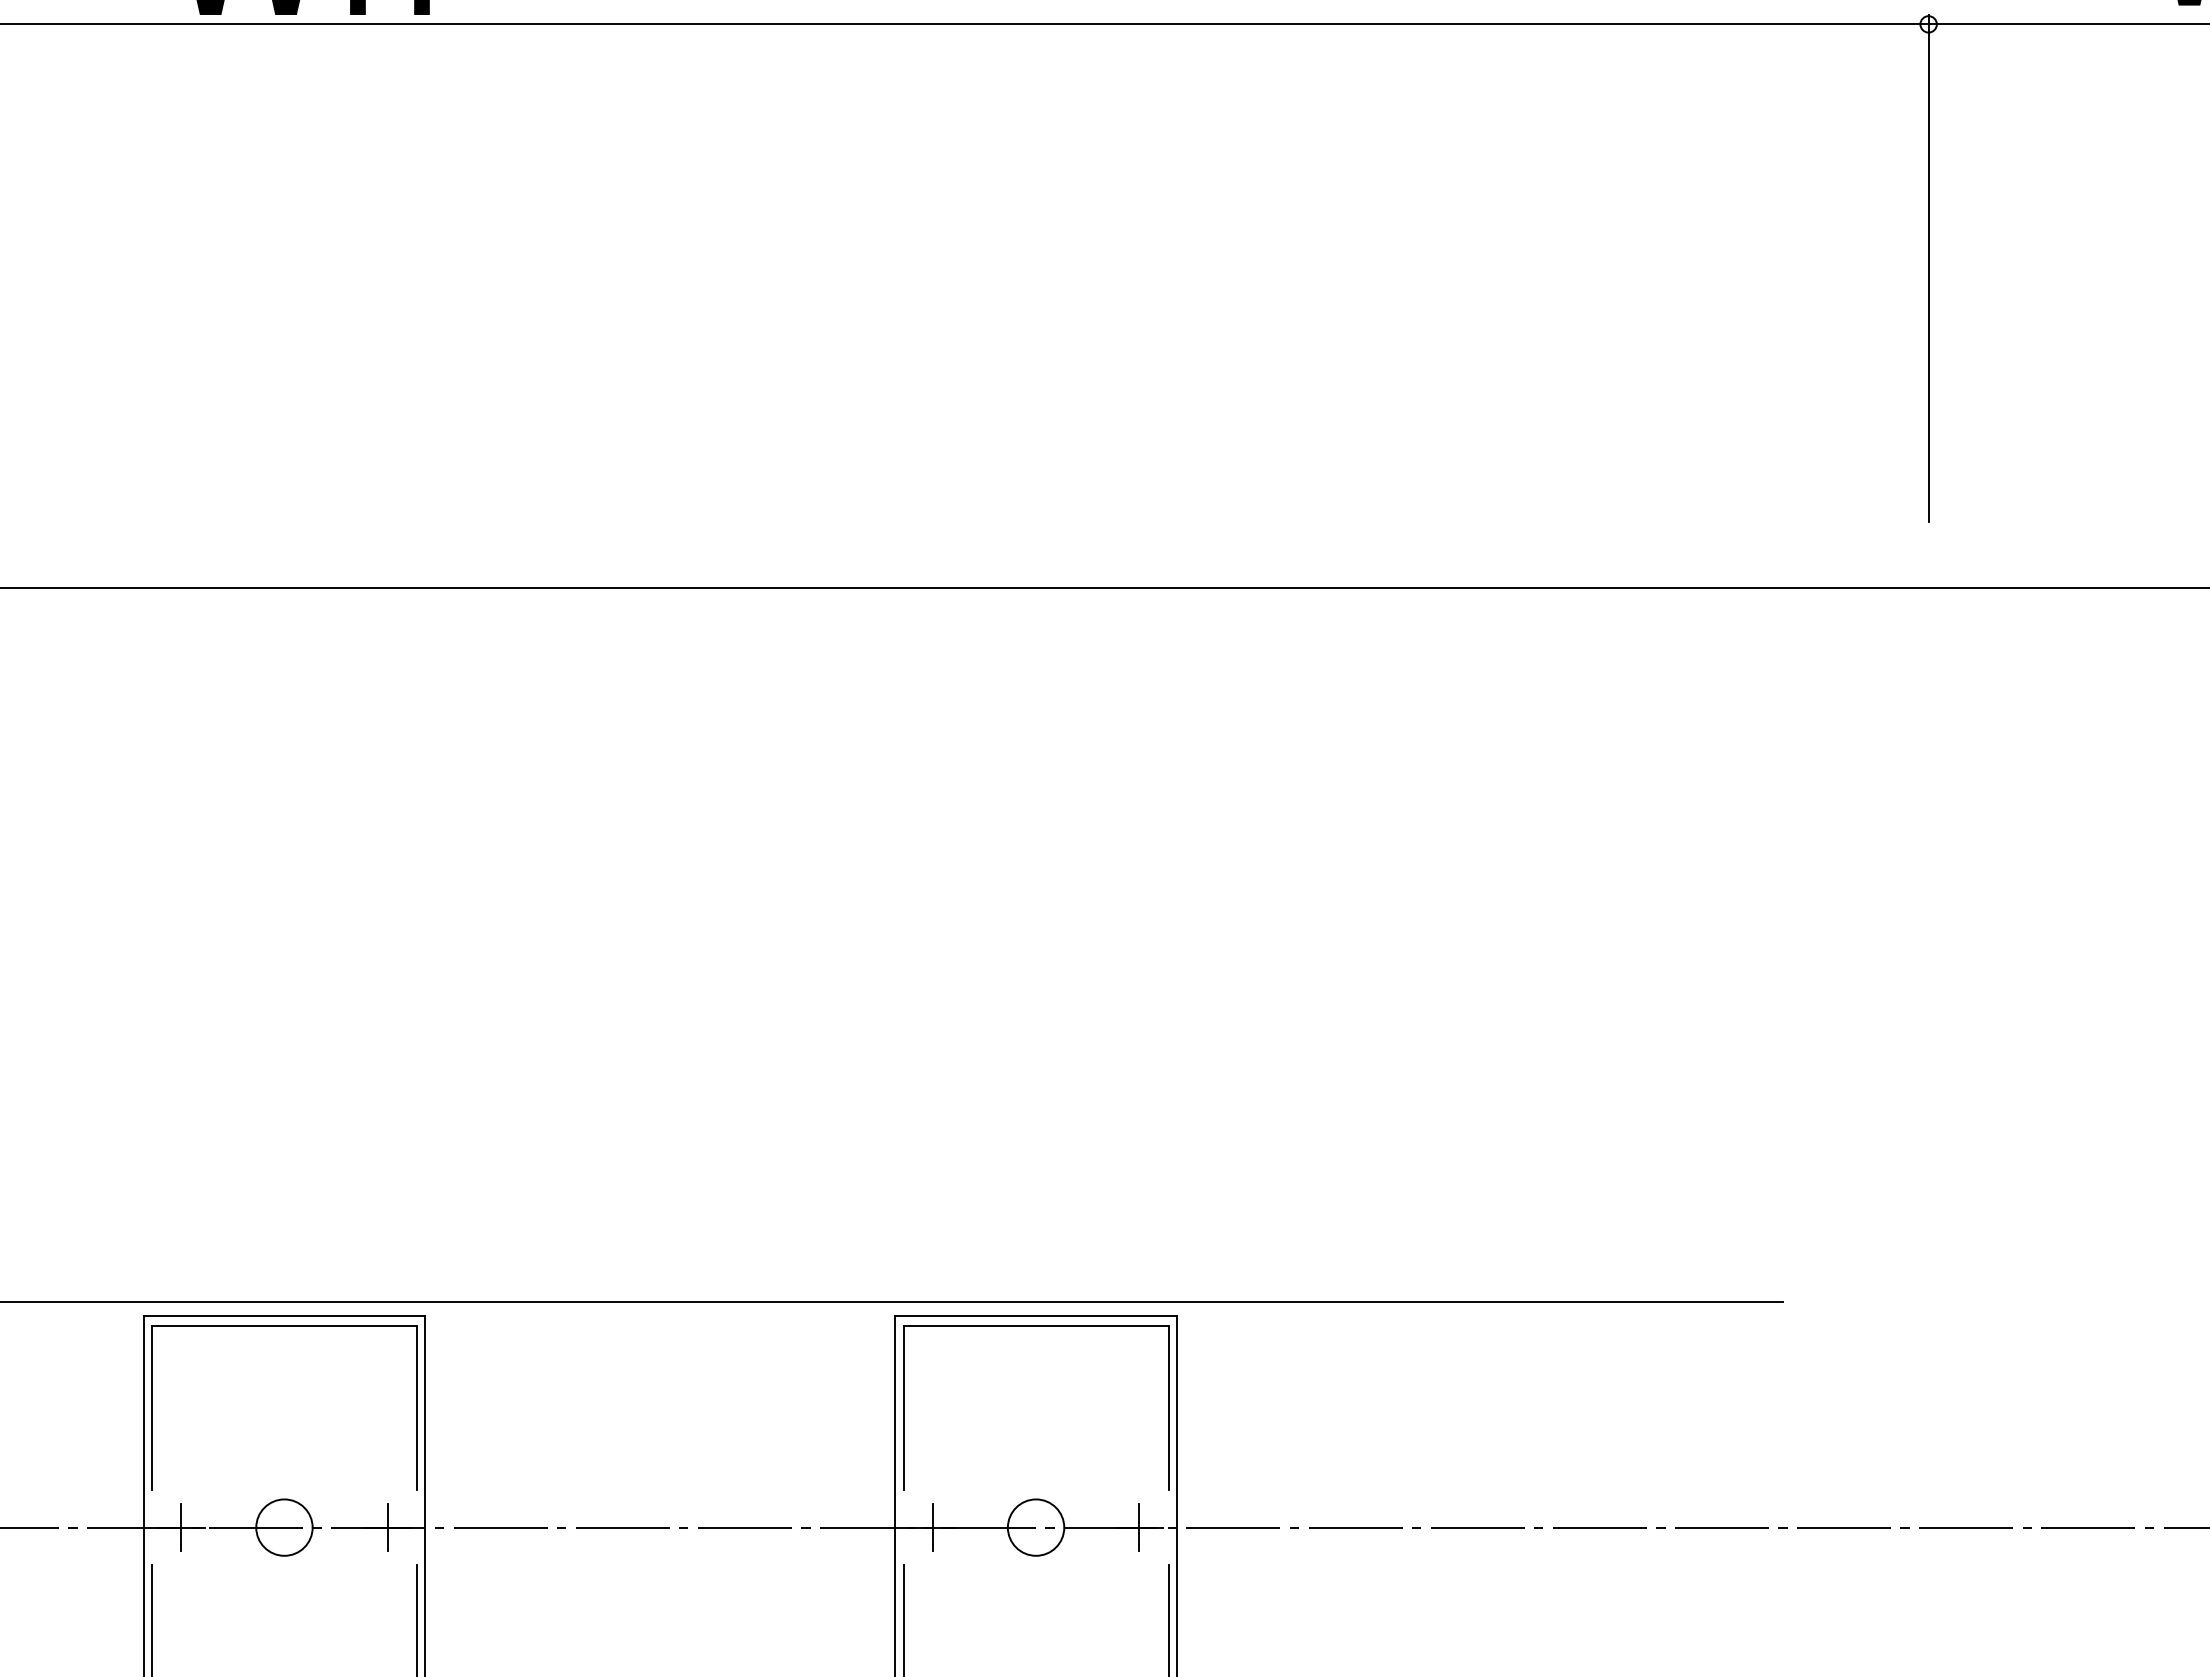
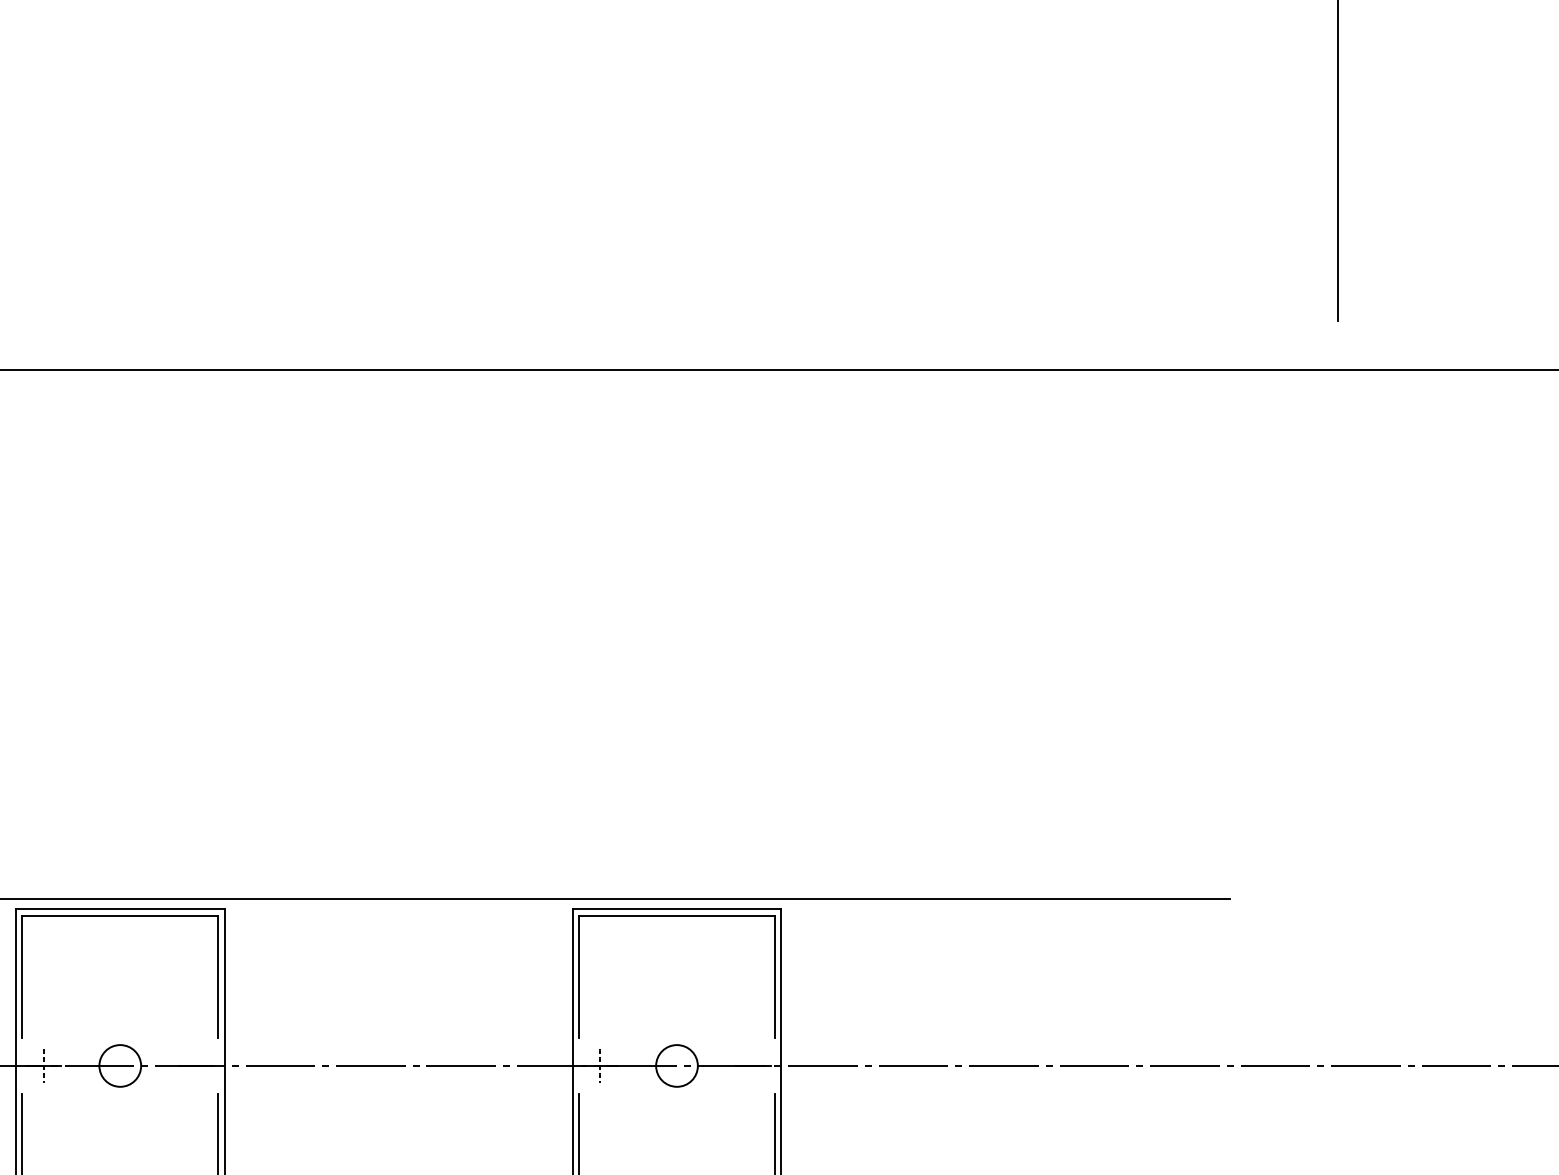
line: (387, 1527) -> (196, 1065), removed
line: (1139, 1527) -> (753, 1065), removed
line: (181, 1528) -> (44, 1066), solid -> dashed
line: (932, 1528) -> (600, 1066), solid -> dashed

